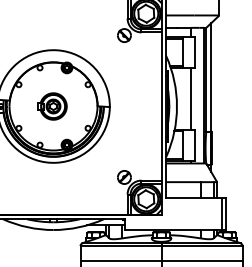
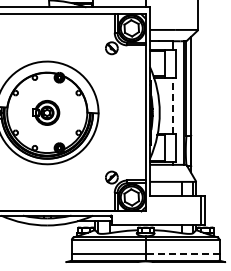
line: (190, 98) -> (172, 105), solid -> dashed
line: (201, 260) -> (182, 253), solid -> dashed

